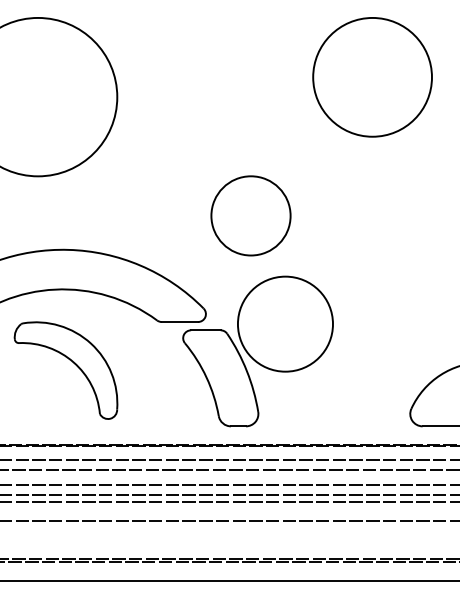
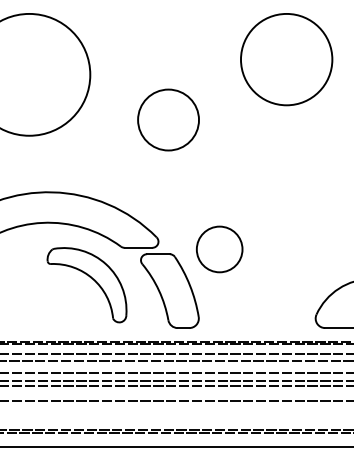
circle: (250, 215) -> (168, 119), moved
circle: (285, 323) -> (219, 248), size x0.62
part: (72, 362) -> (92, 278), moved

